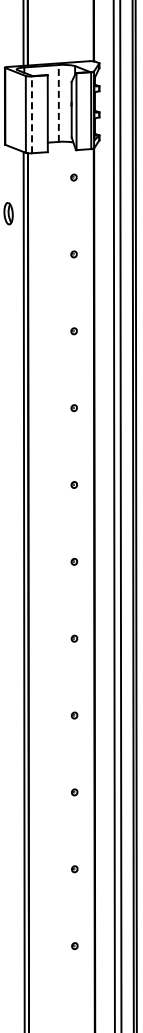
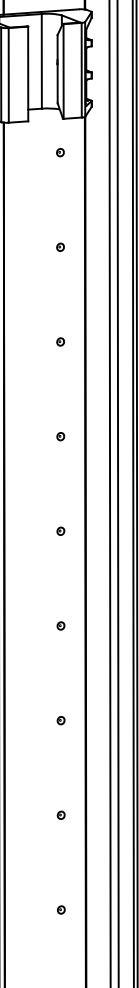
line: (58, 102) -> (41, 60), dashed -> solid
line: (31, 114) -> (8, 74), dashed -> solid

